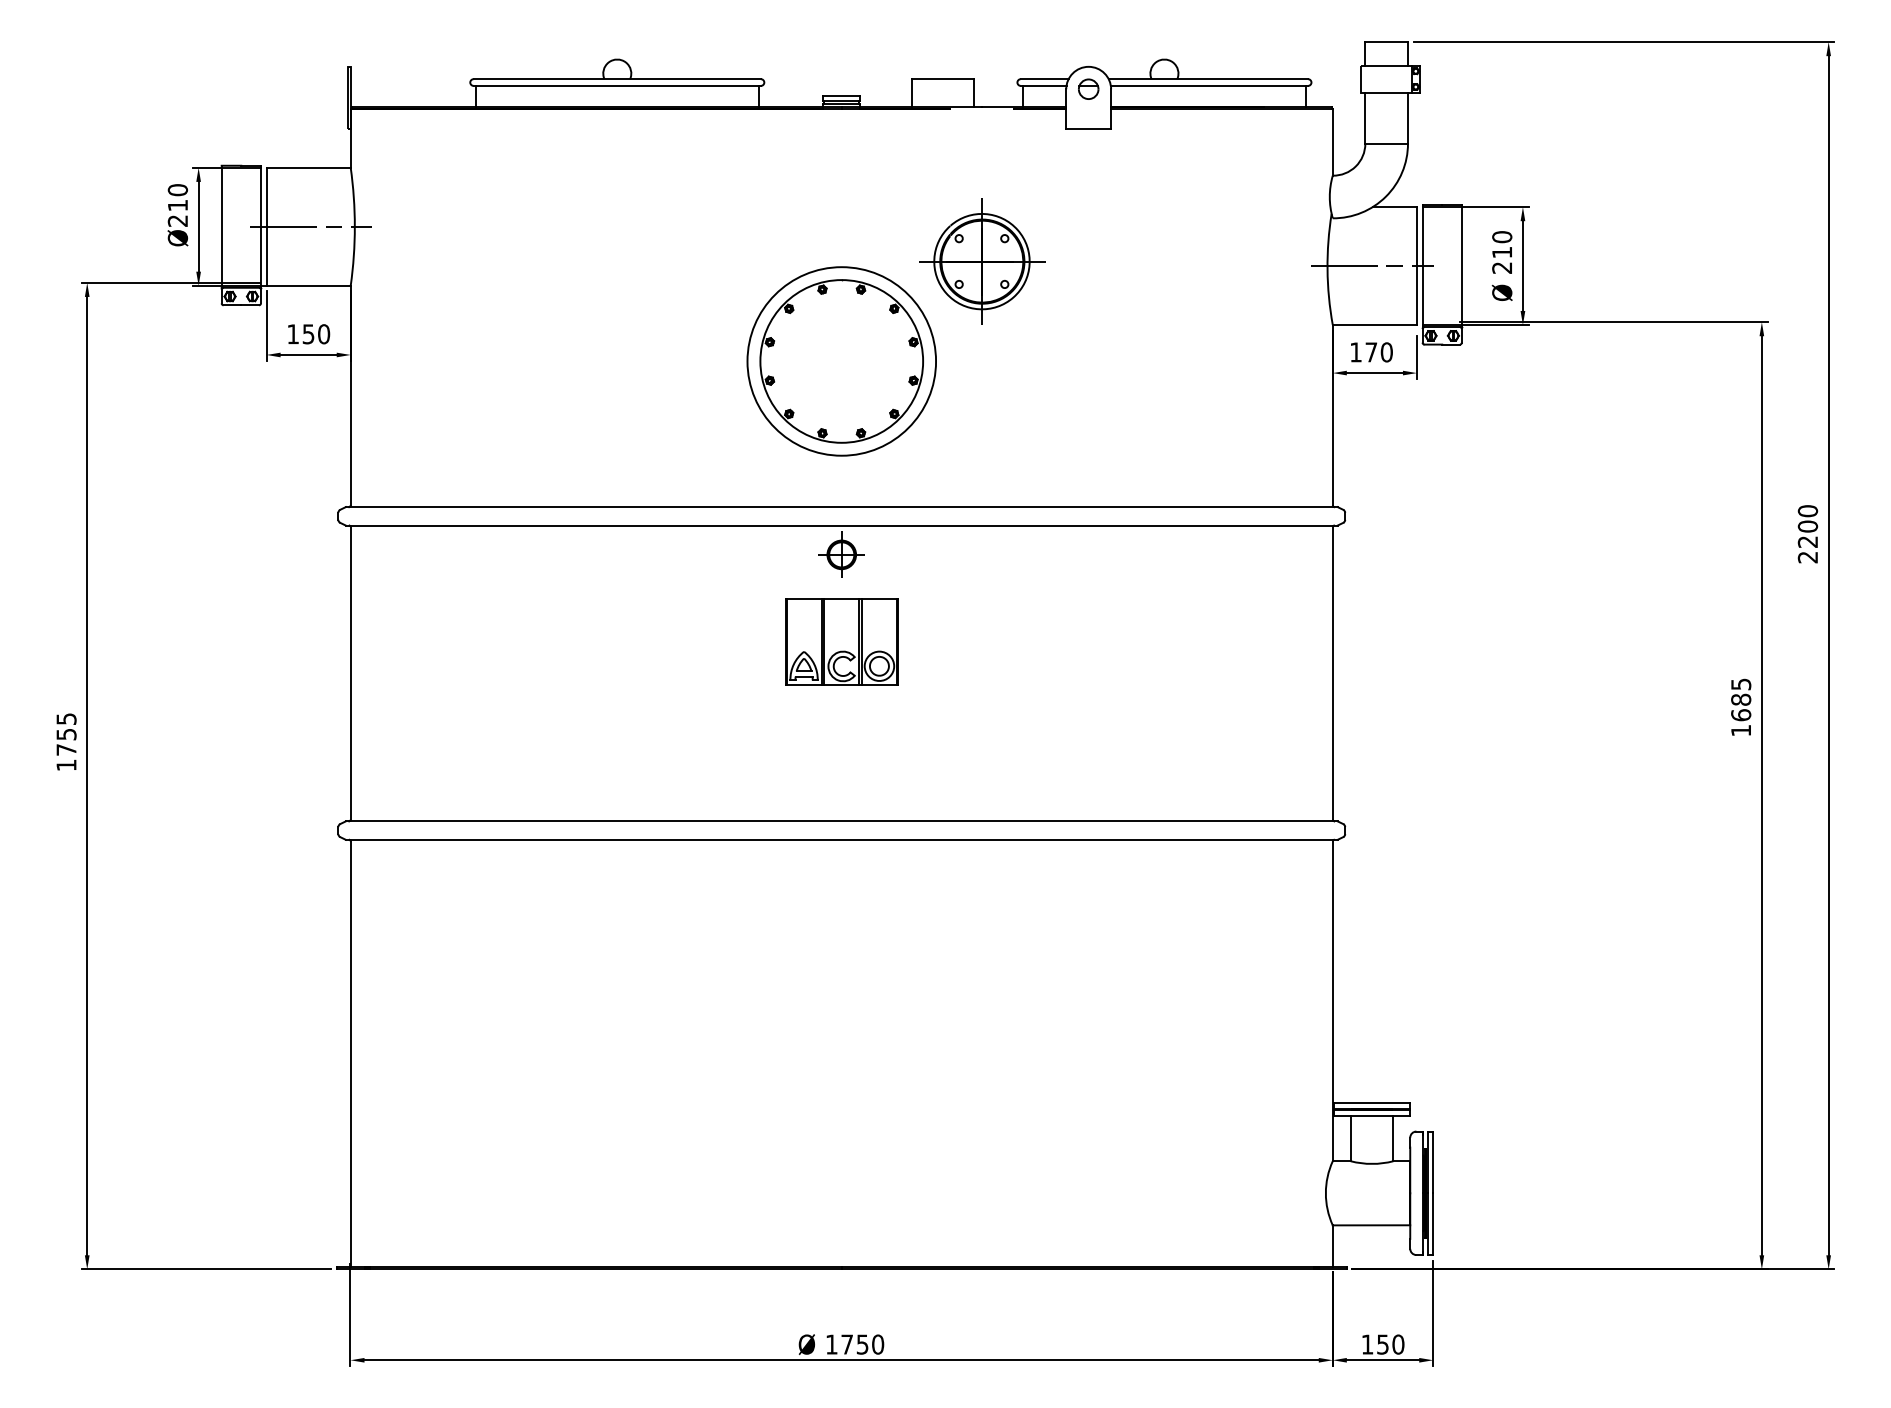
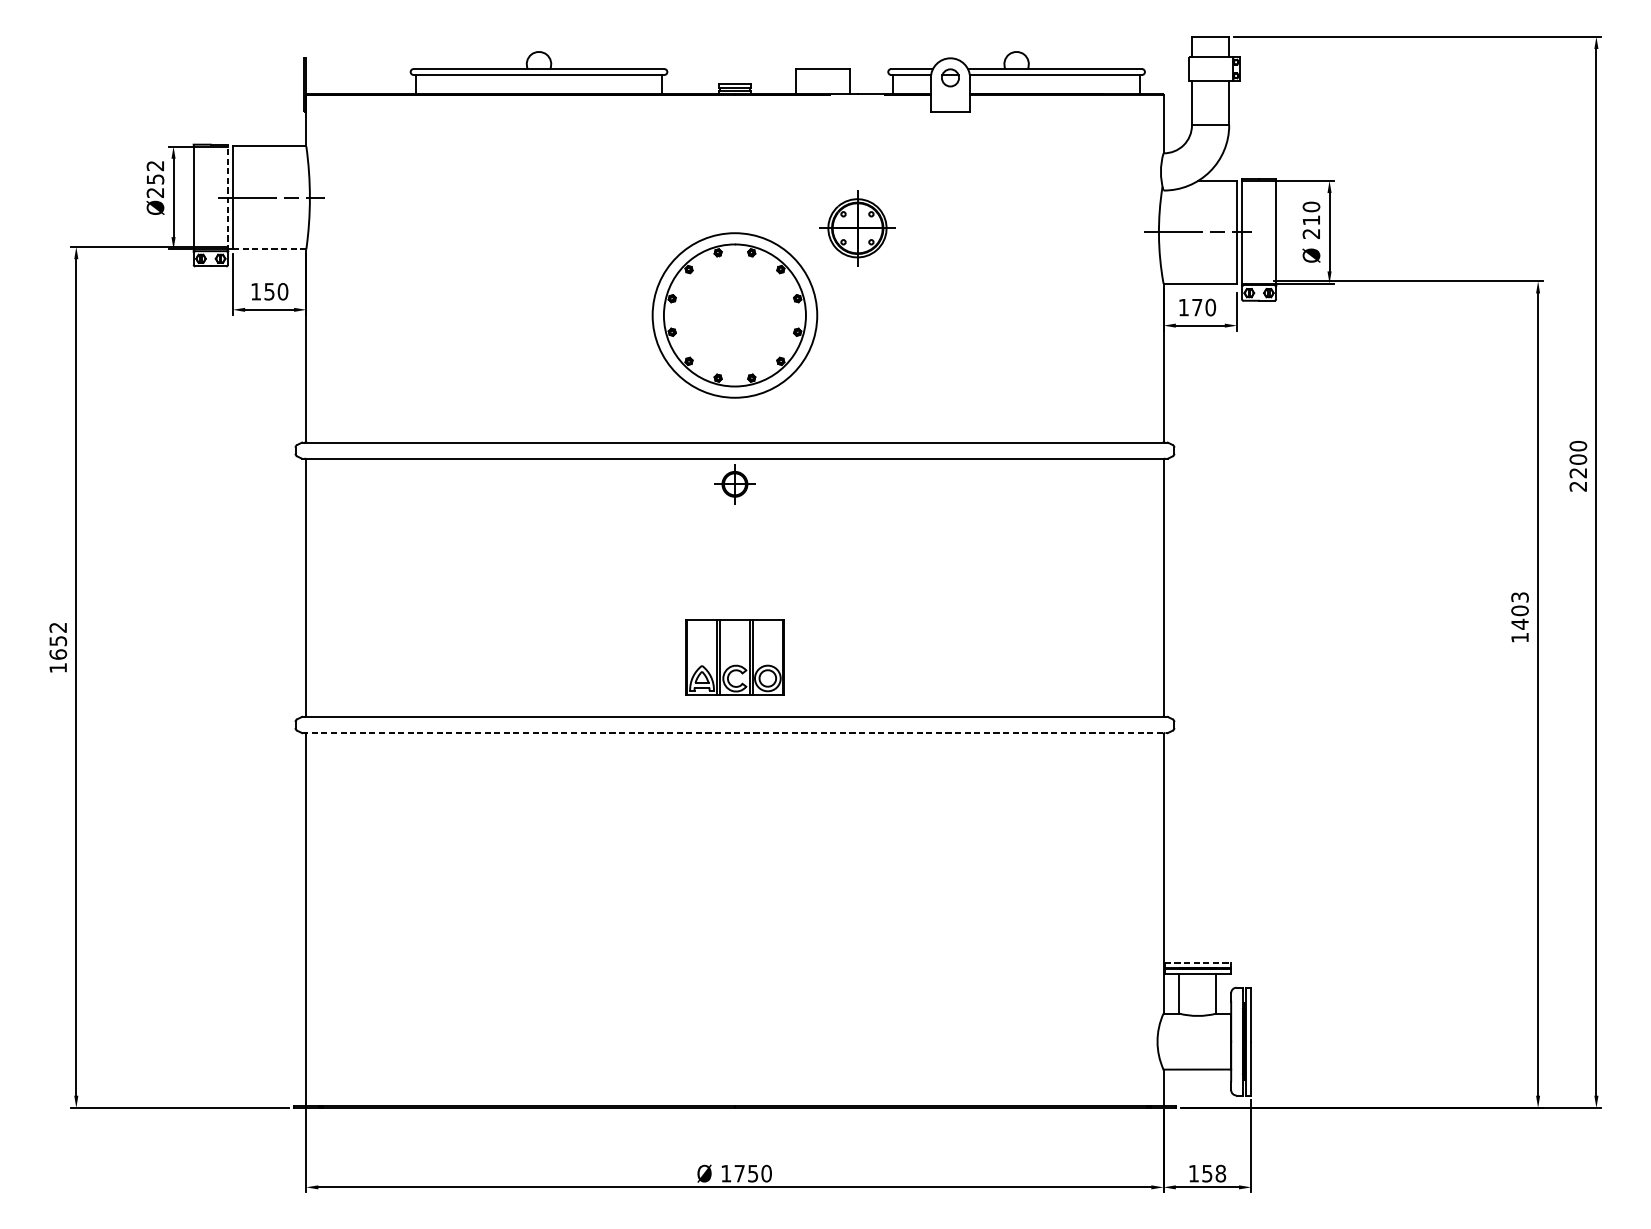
text: (177, 197) -> (155, 172), Ø210 -> Ø252
line: (260, 226) -> (227, 197), solid -> dashed
part: (982, 261) -> (857, 228), size x0.7
line: (308, 285) -> (269, 249), solid -> dashed
part: (841, 641) -> (734, 656), moved
text: (1741, 699) -> (1520, 610), 1685 -> 1403
text: (66, 734) -> (58, 641), 1755 -> 1652
line: (841, 839) -> (734, 732), solid -> dashed
line: (1372, 1103) -> (1198, 963), solid -> dashed
text: (1398, 1344) -> (1220, 1173), 150 -> 158

